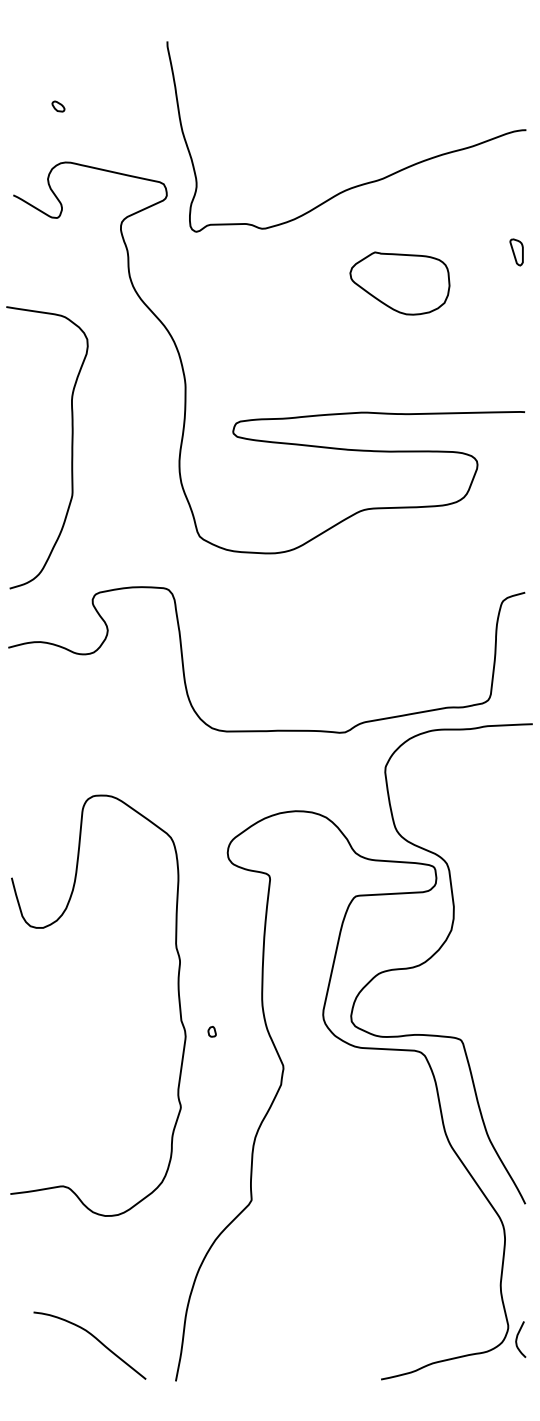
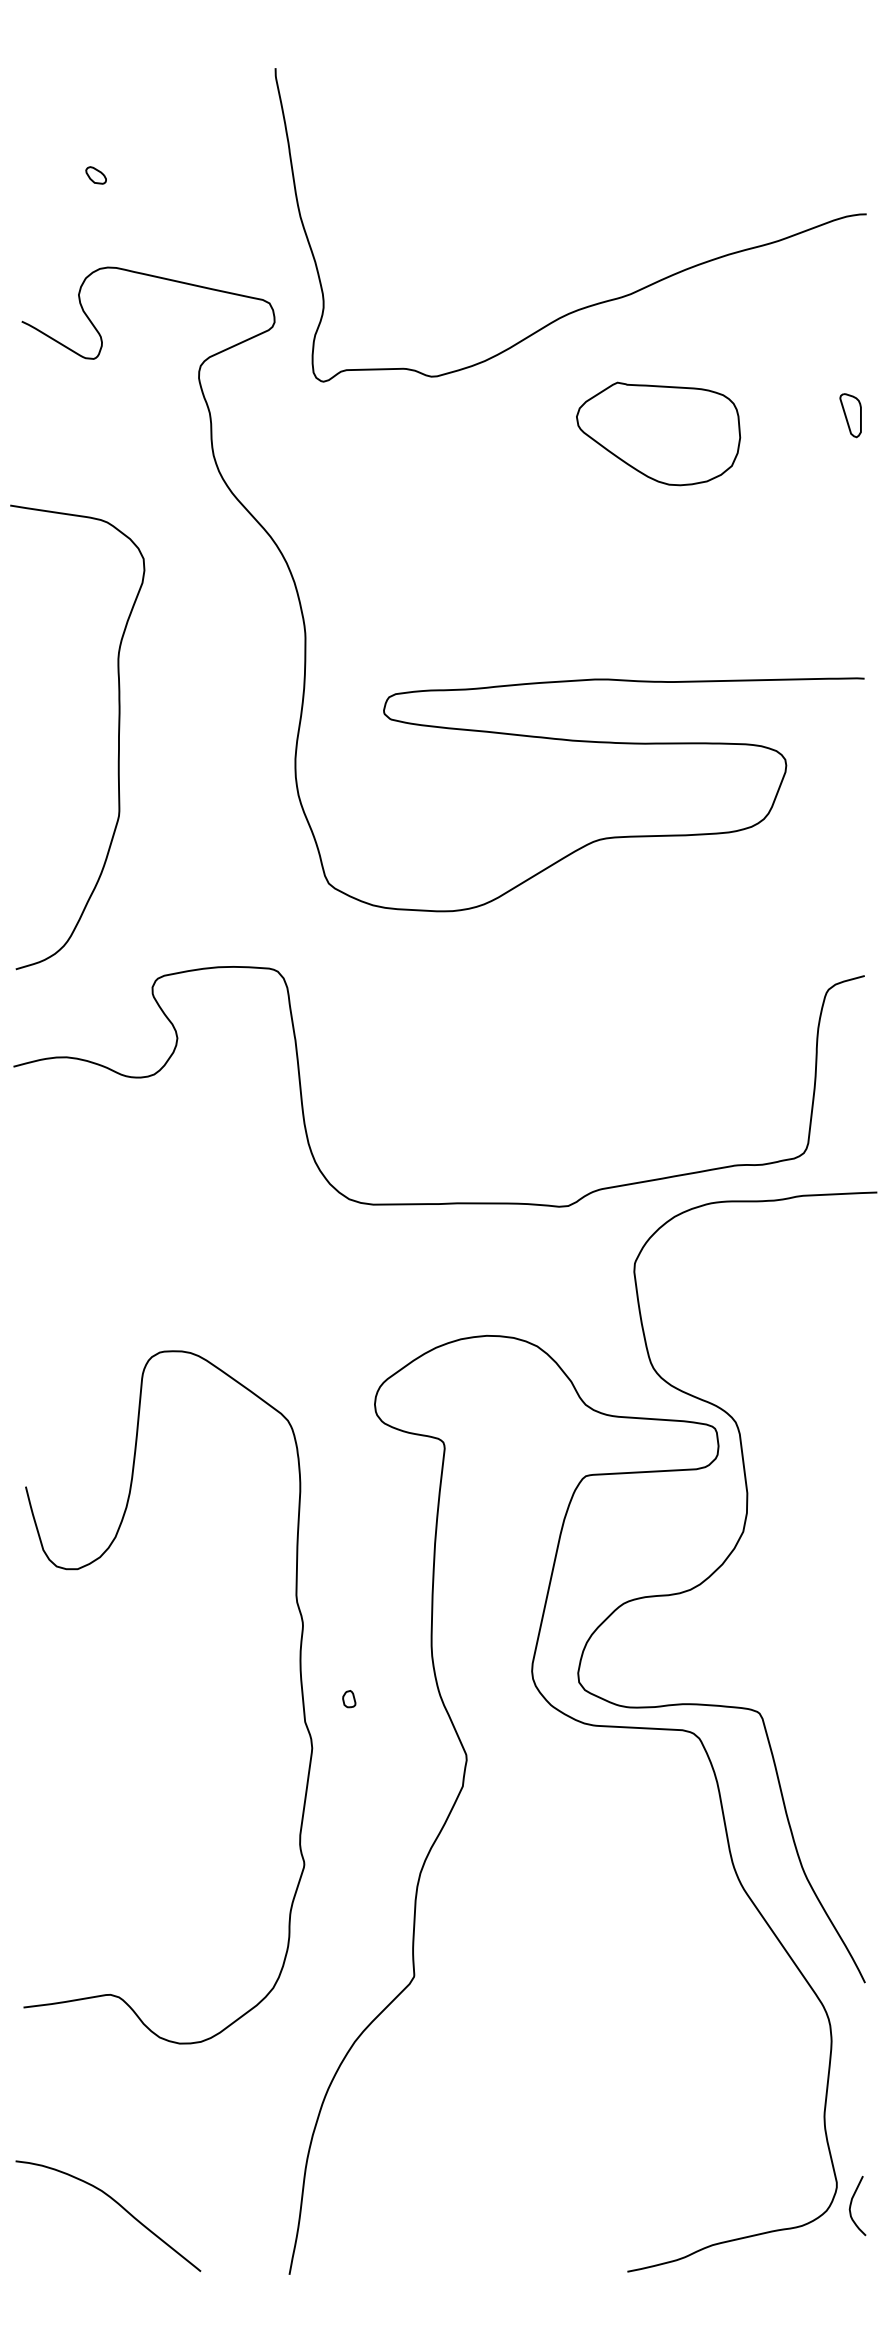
part: (399, 283) -> (657, 433), moved
curve: (178, 1003) -> (300, 1693), moved
curve: (95, 1339) -> (117, 2205), moved

